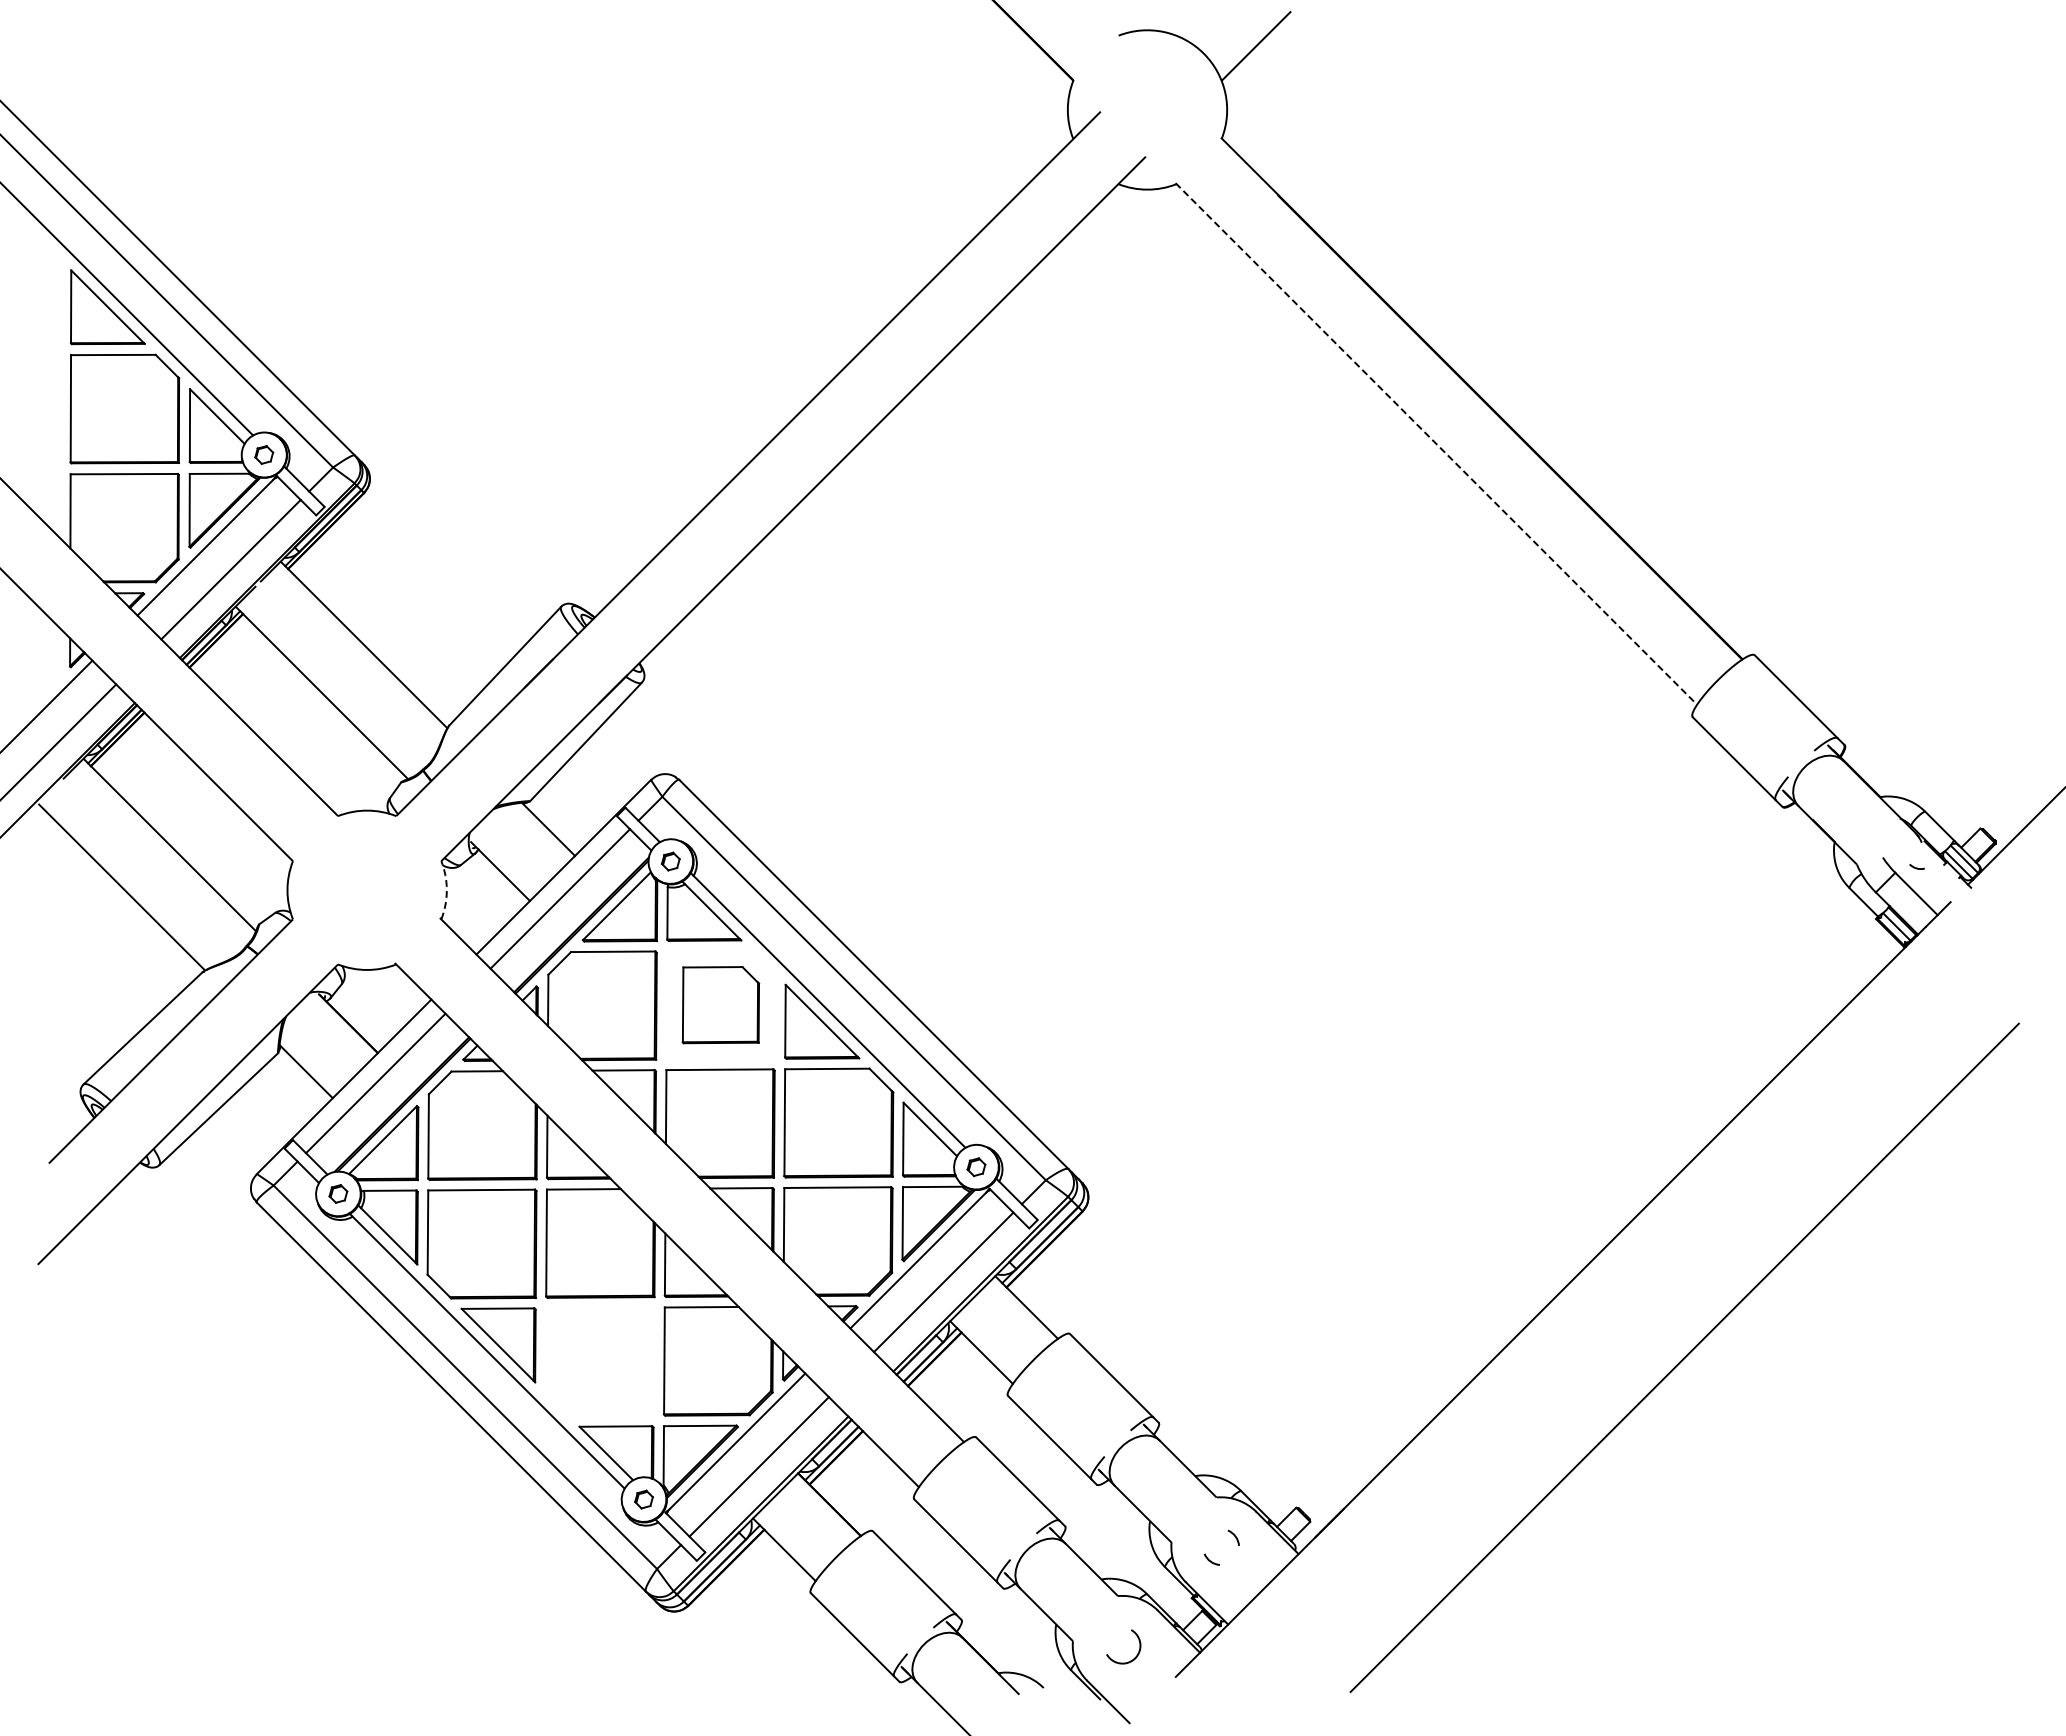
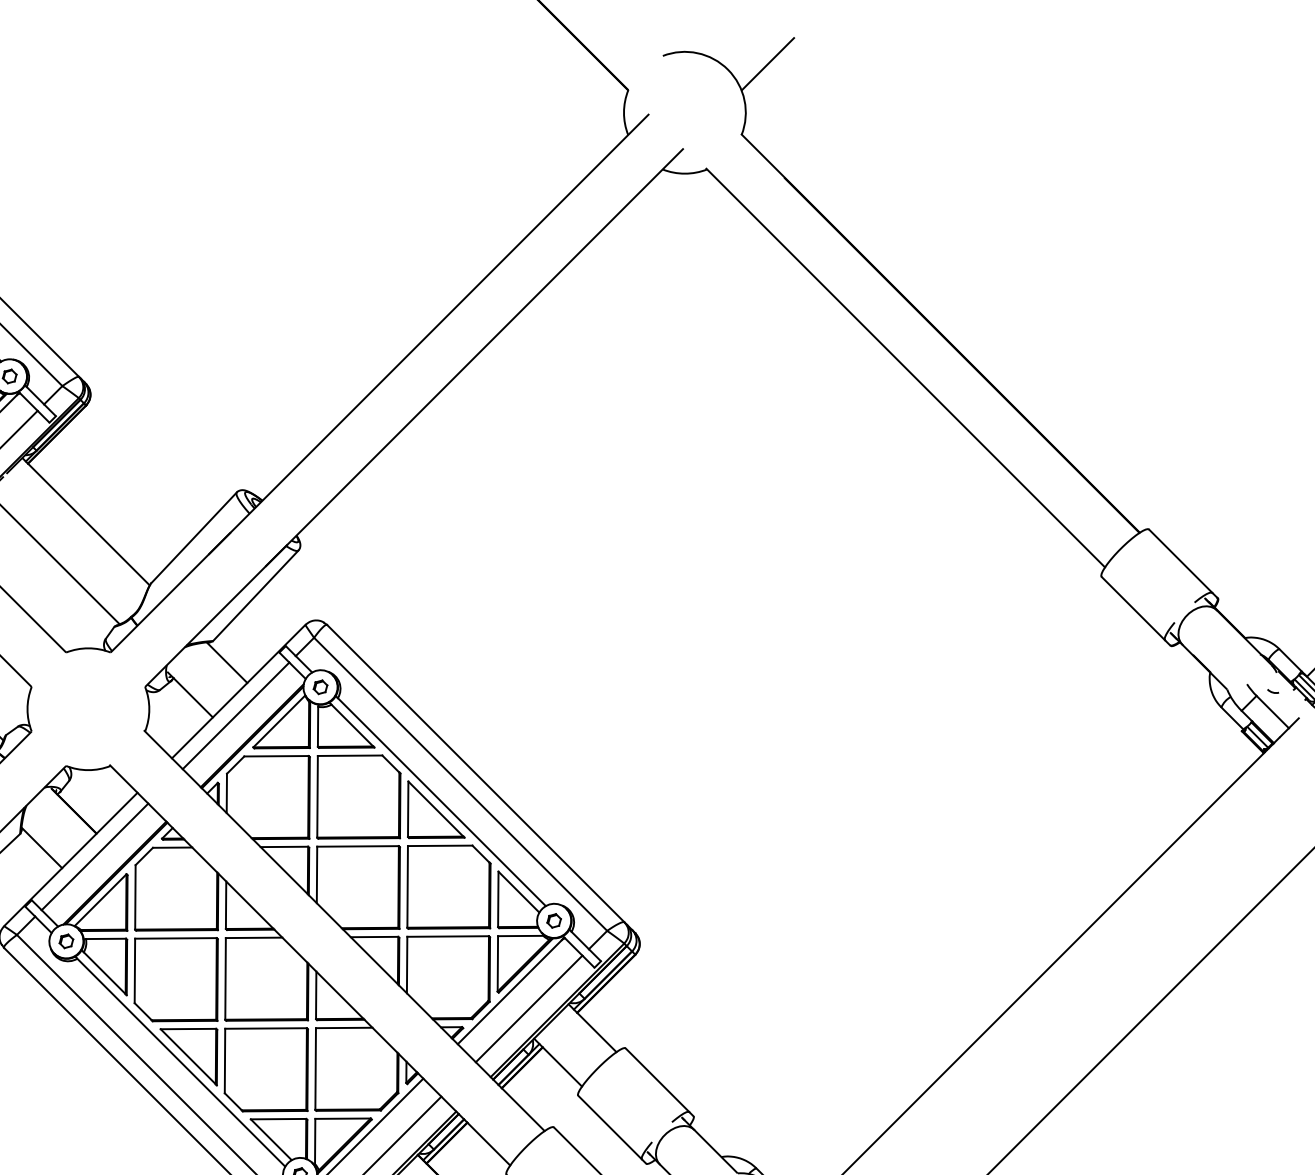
line: (1436, 443) -> (905, 367), dashed -> solid
arc: (446, 890) -> (149, 709), dashed -> solid
part: (720, 1004) -> (358, 796), size x1.43
part: (599, 1361) -> (266, 1069), added

